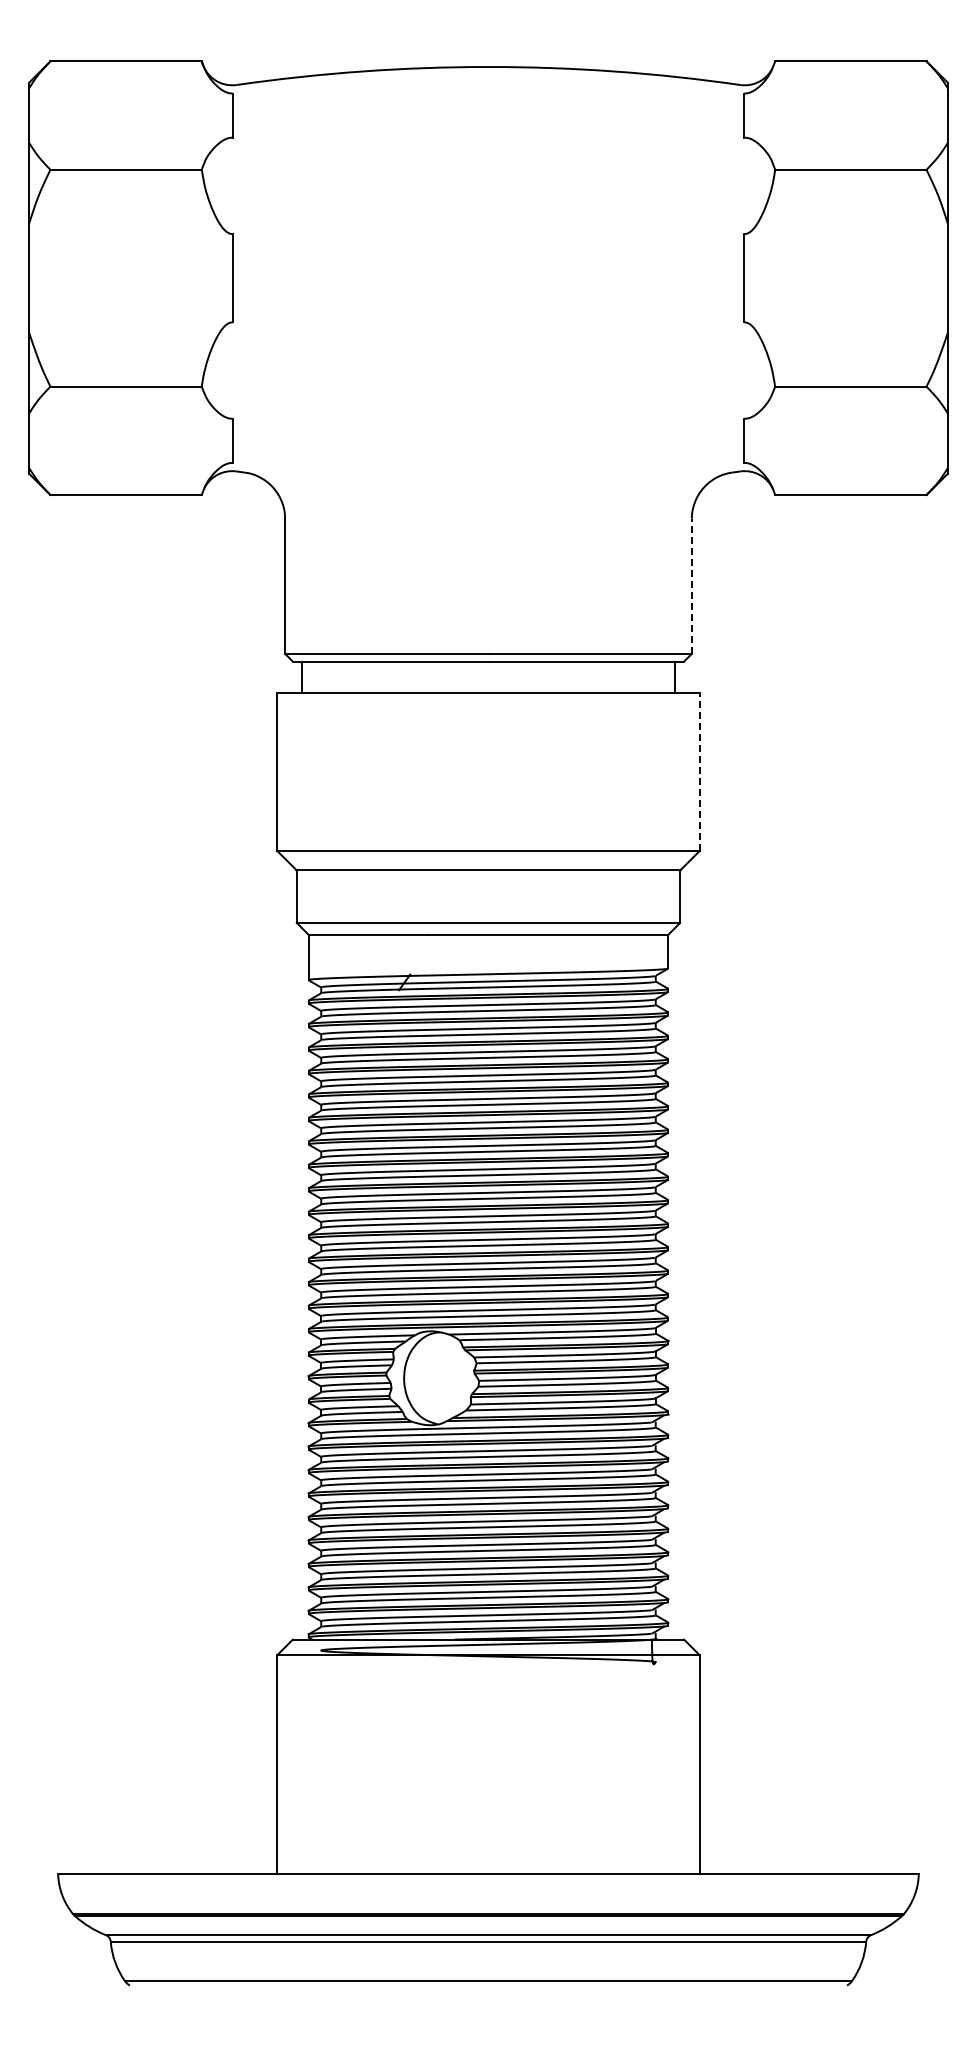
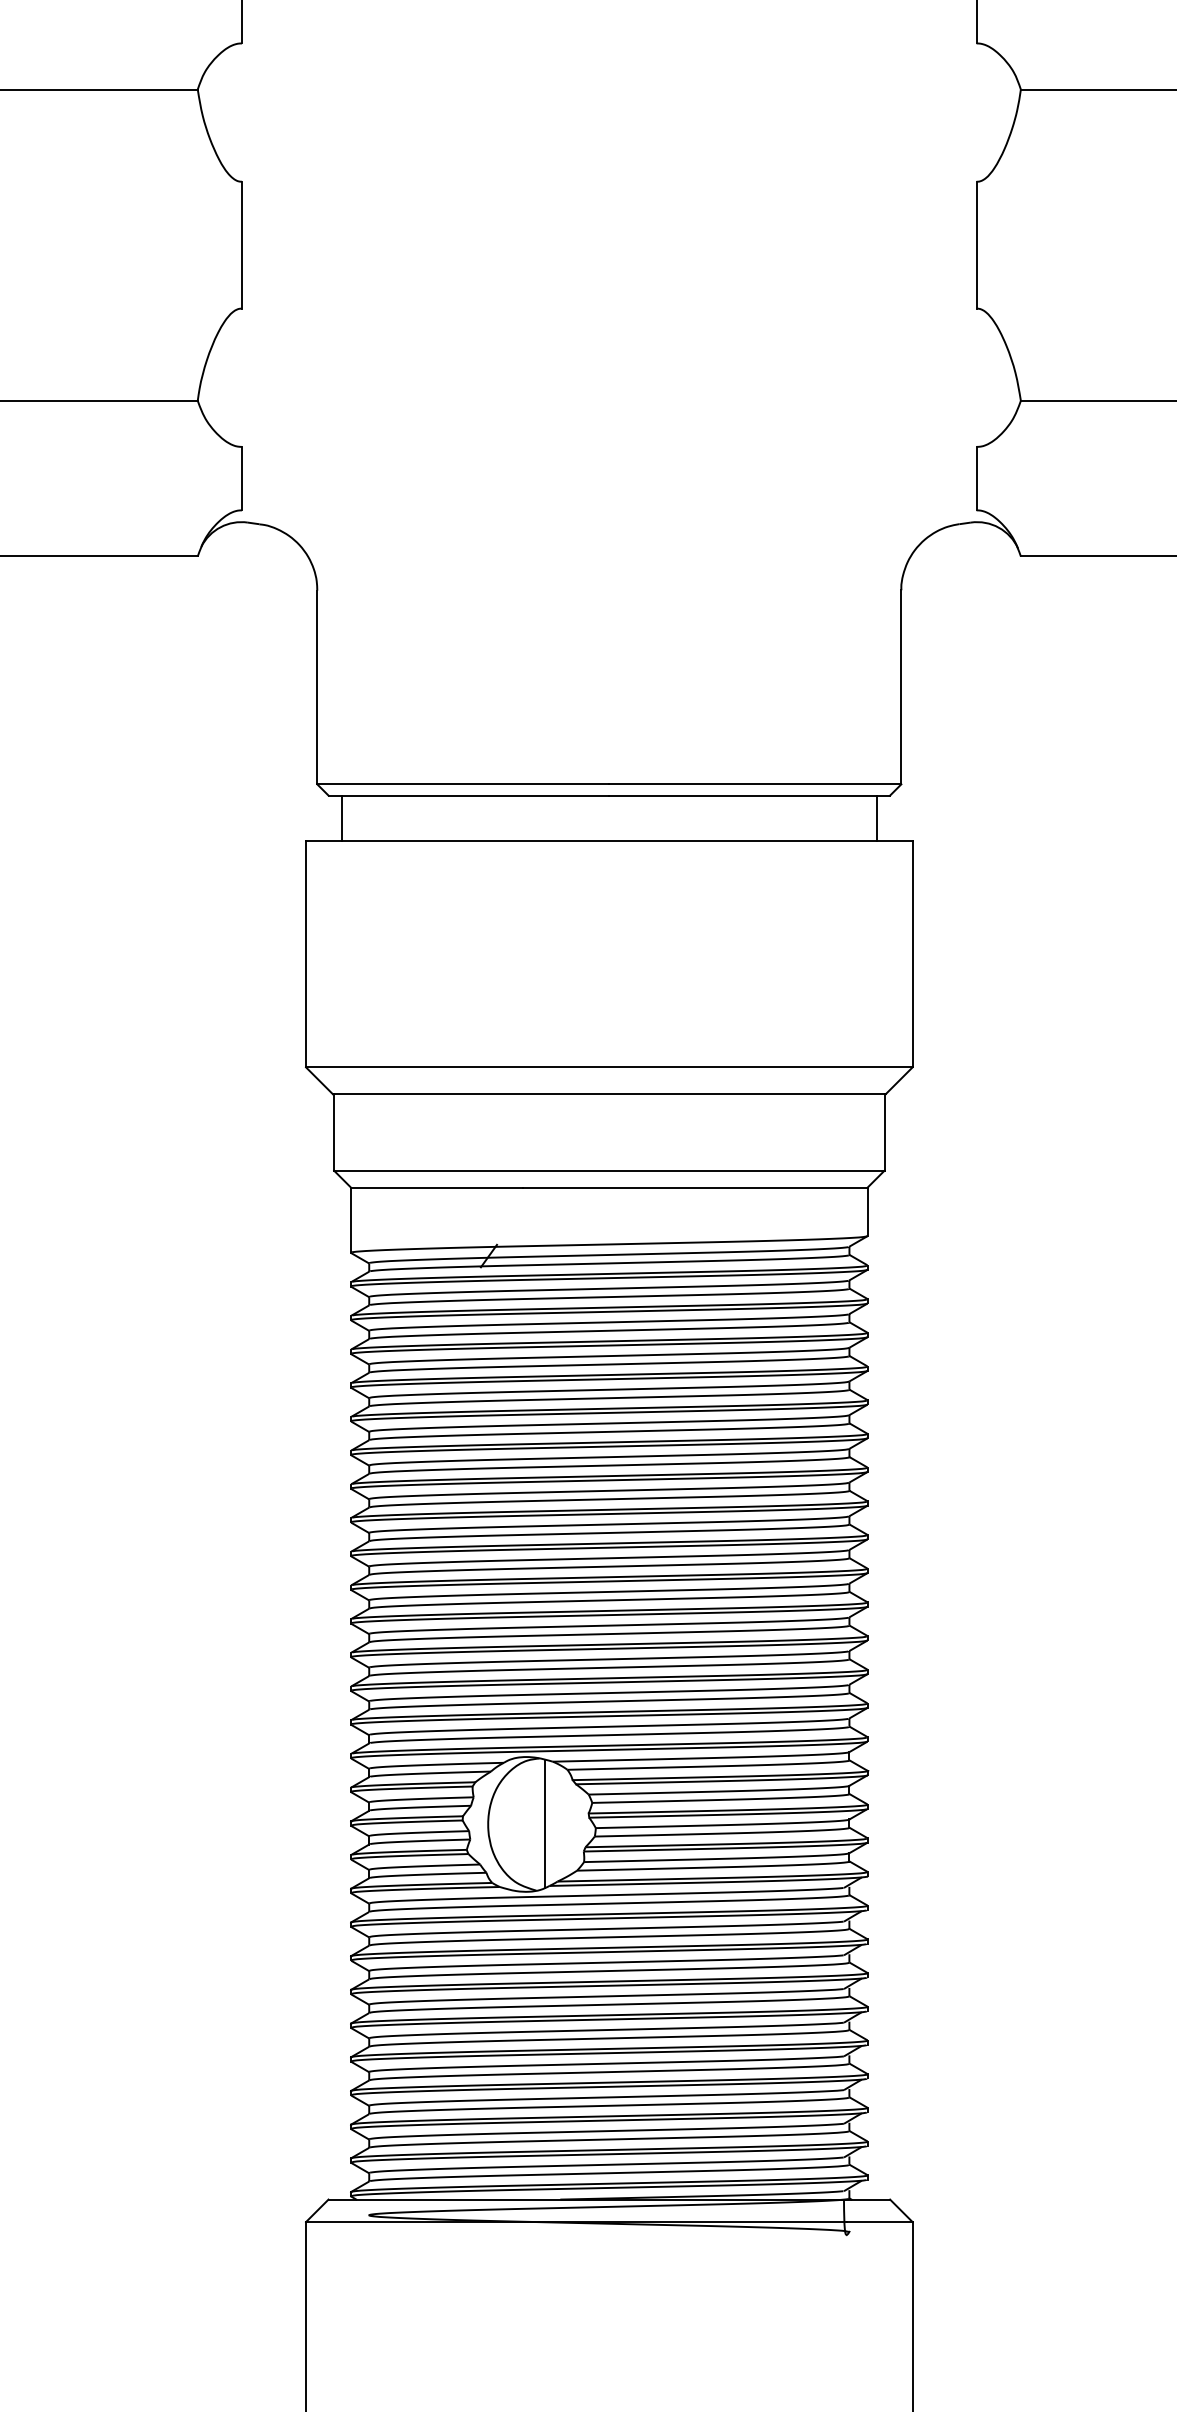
line: (691, 586) -> (900, 687), dashed -> solid
line: (699, 771) -> (912, 953), dashed -> solid
line: (443, 1377) -> (544, 1823), added

